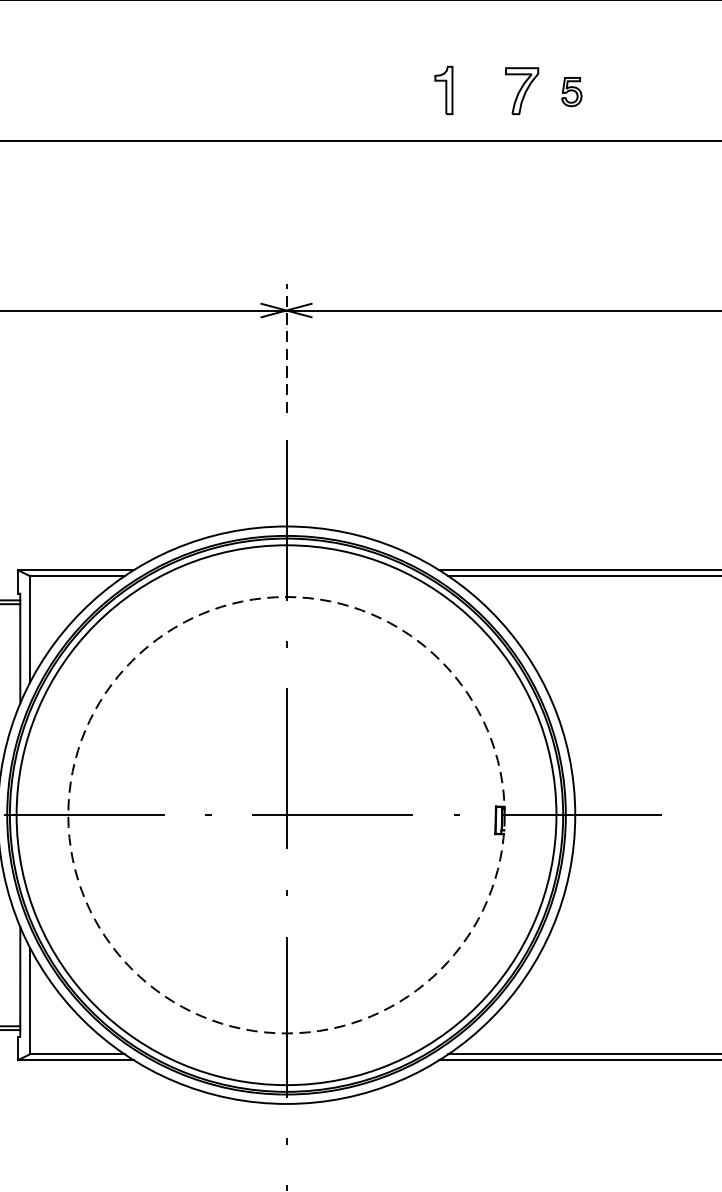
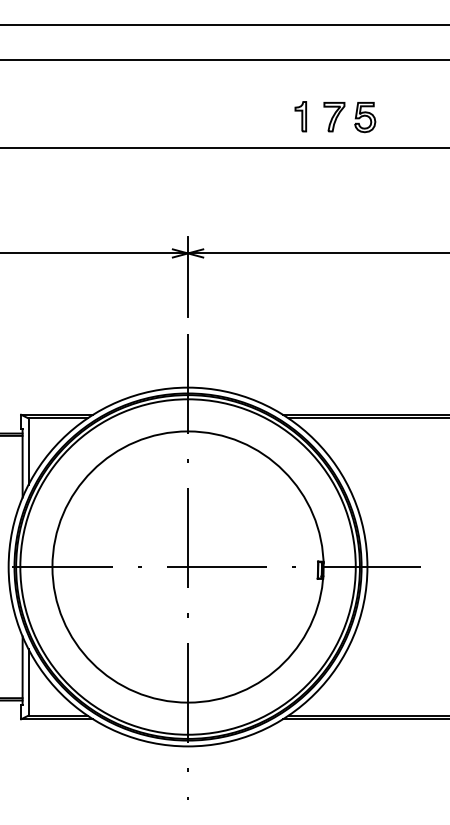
part: (443, 90) -> (300, 116), moved
part: (572, 91) -> (365, 117), size x1.67
line: (287, 347) -> (188, 276), dashed -> solid
circle: (285, 814) -> (187, 566), dashed -> solid

